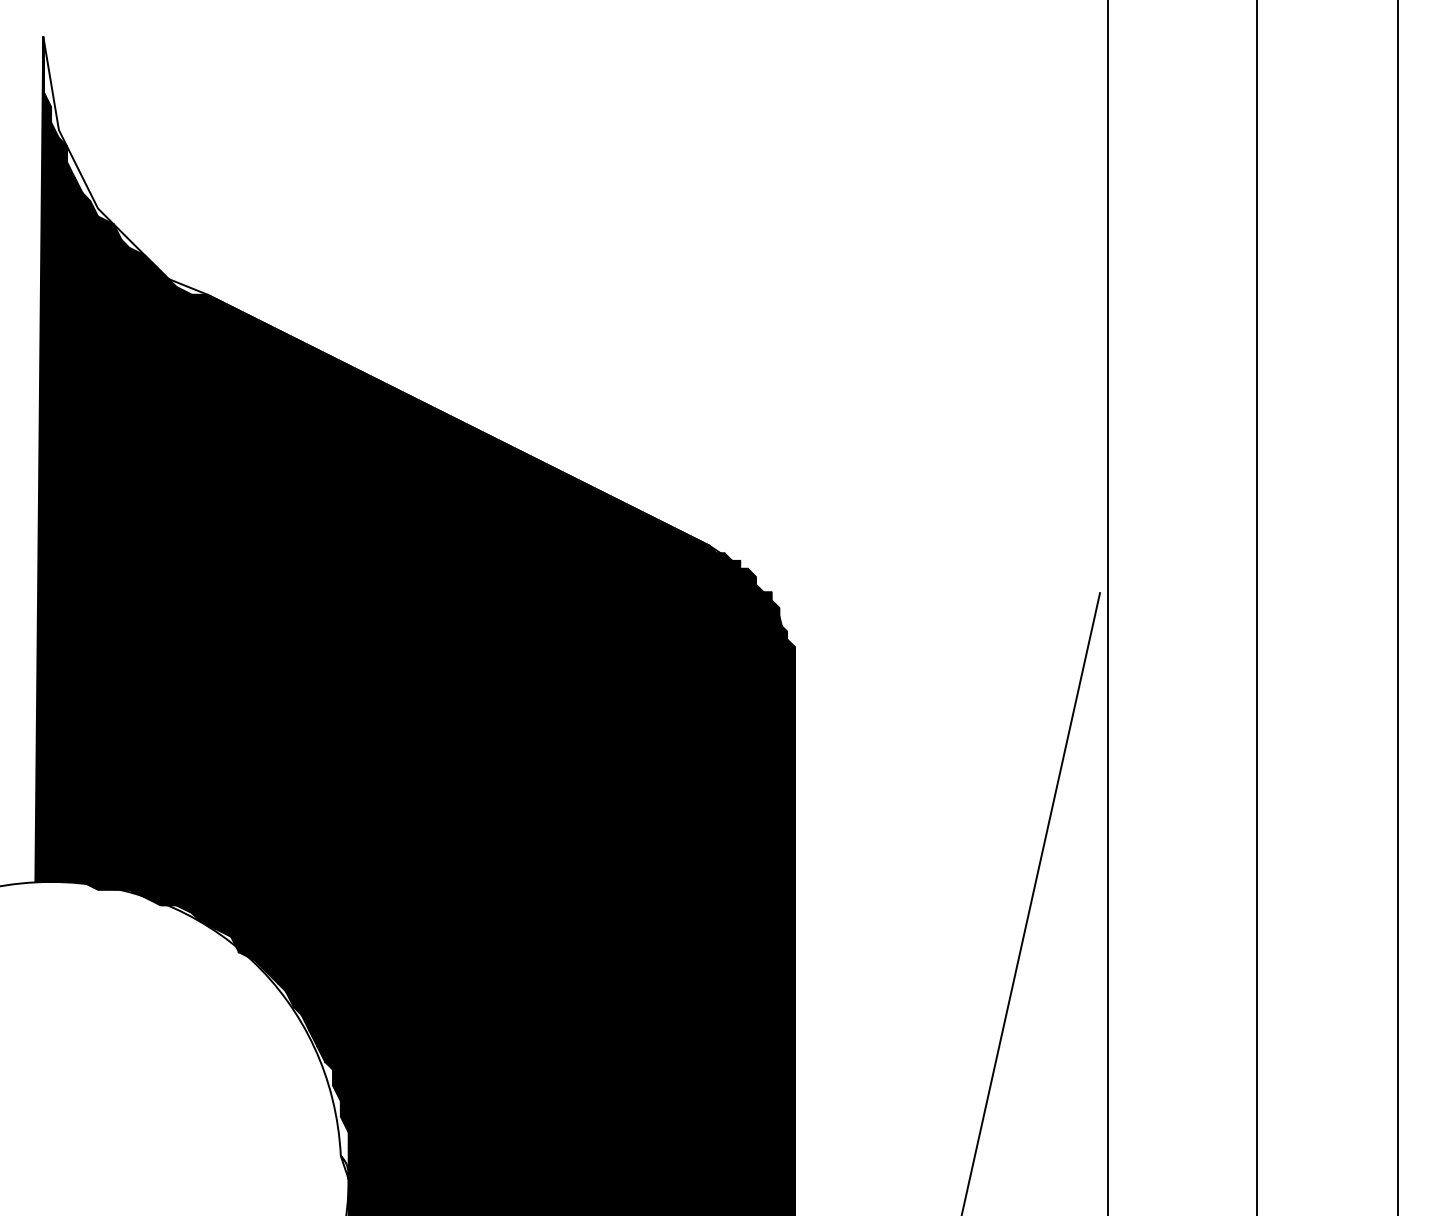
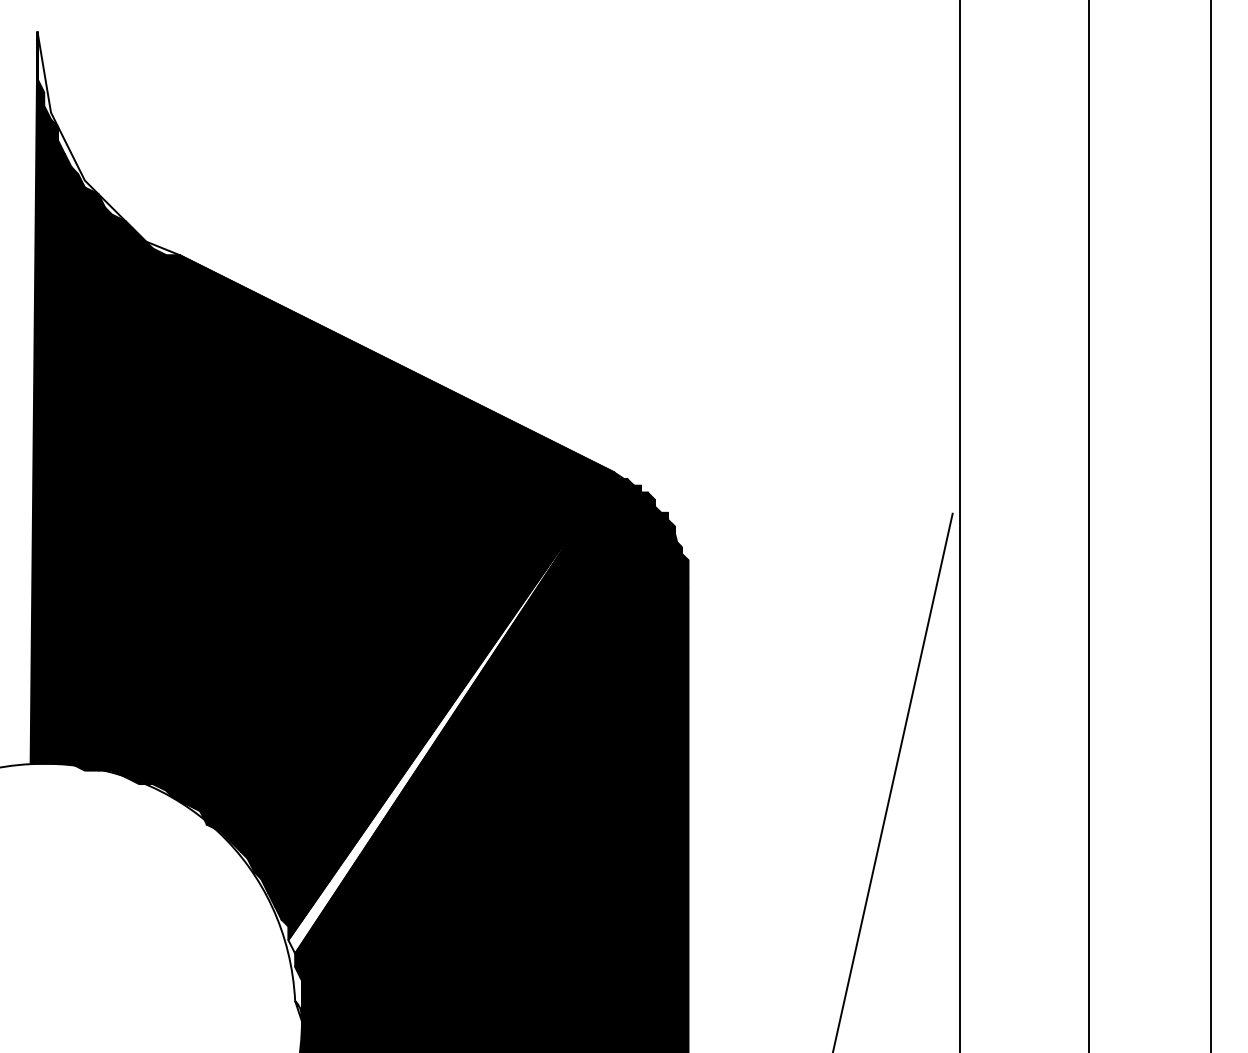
fill: (520, 822) -> (450, 712), removed

